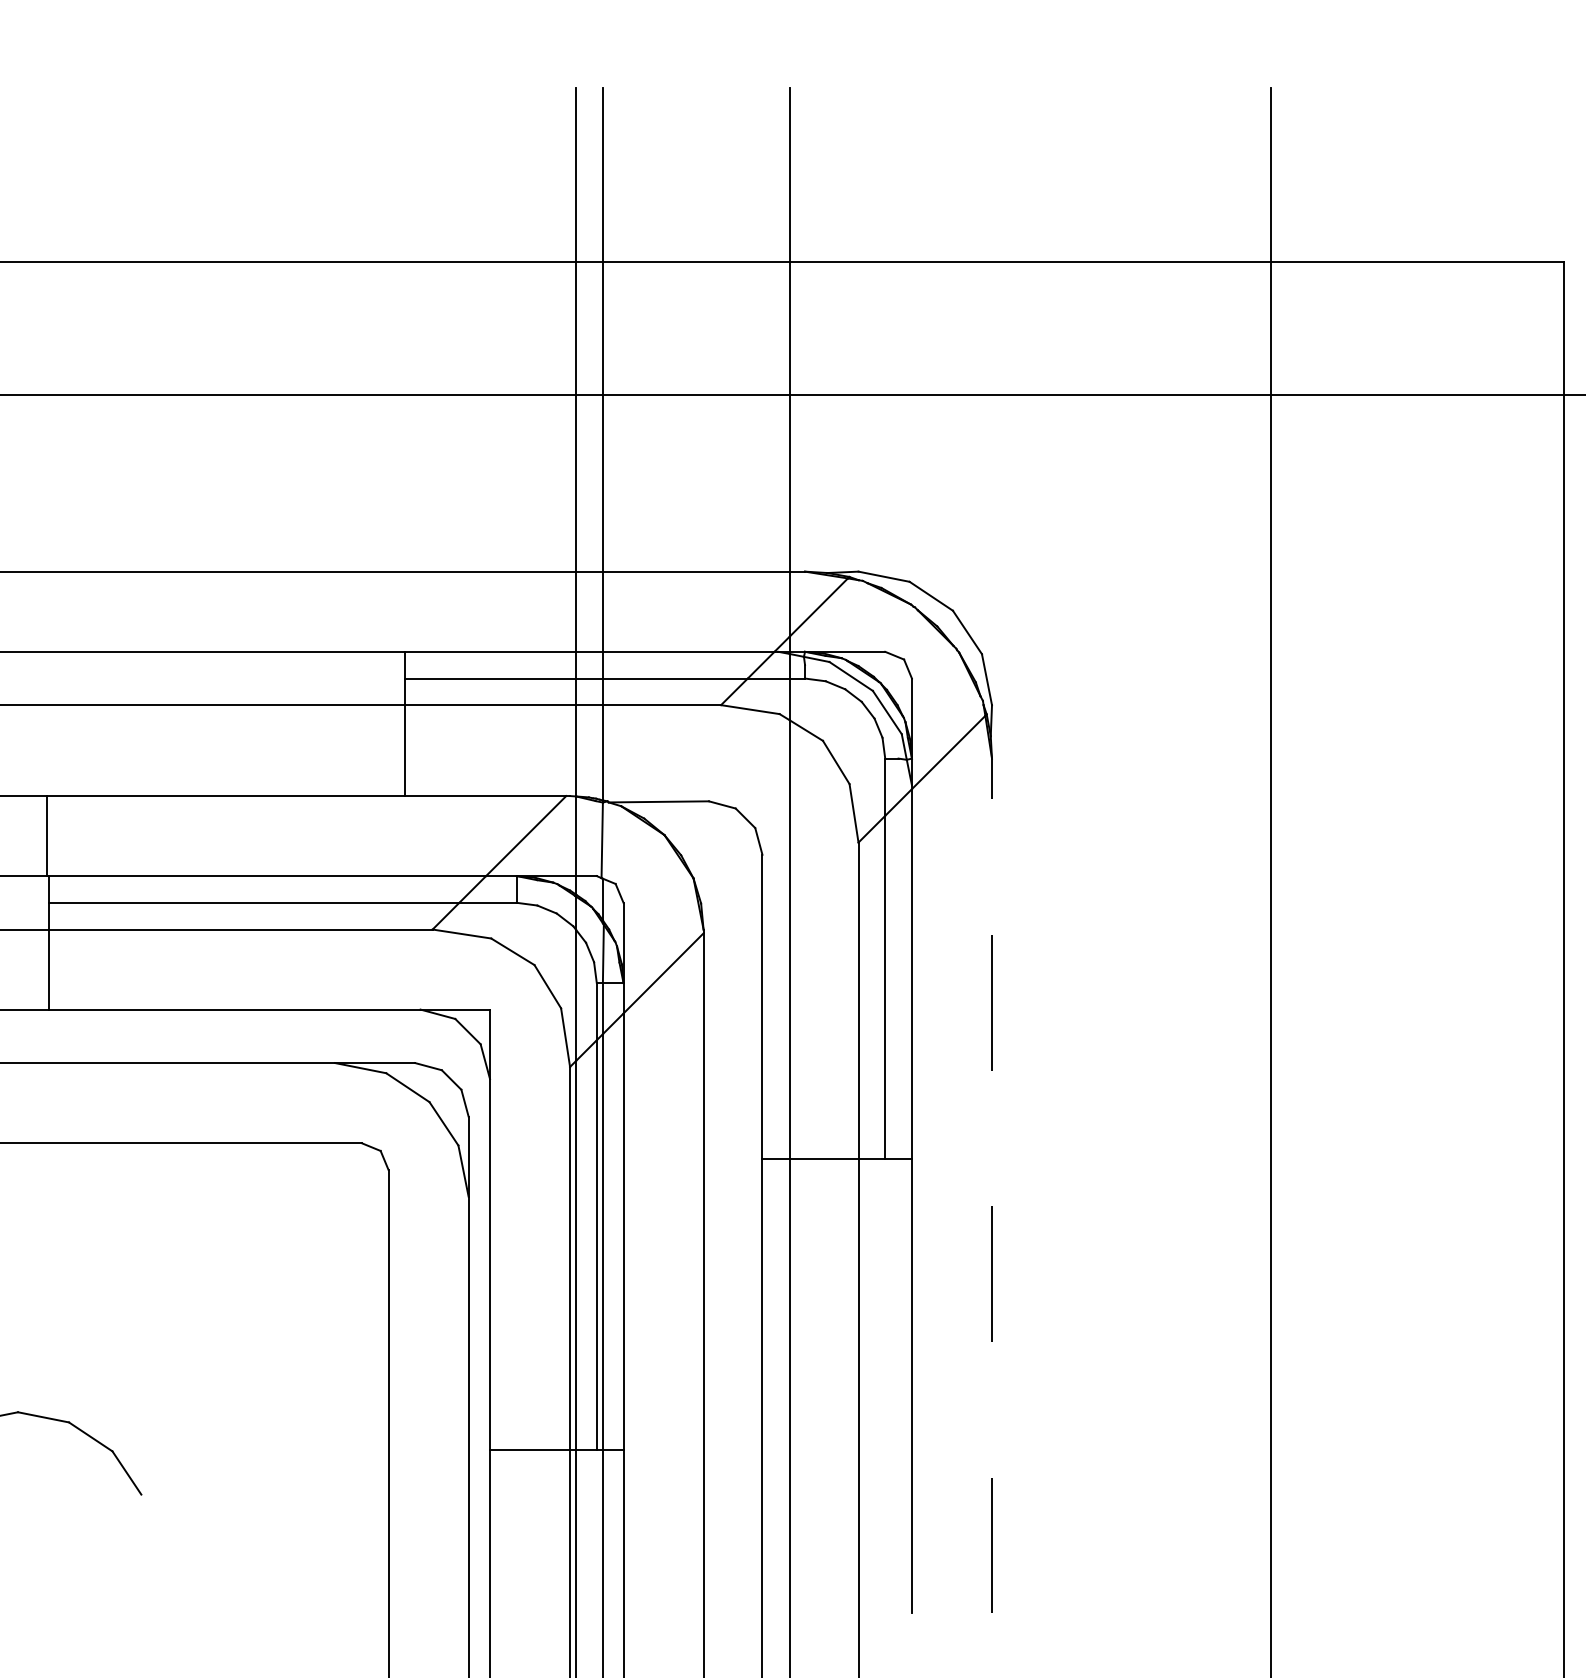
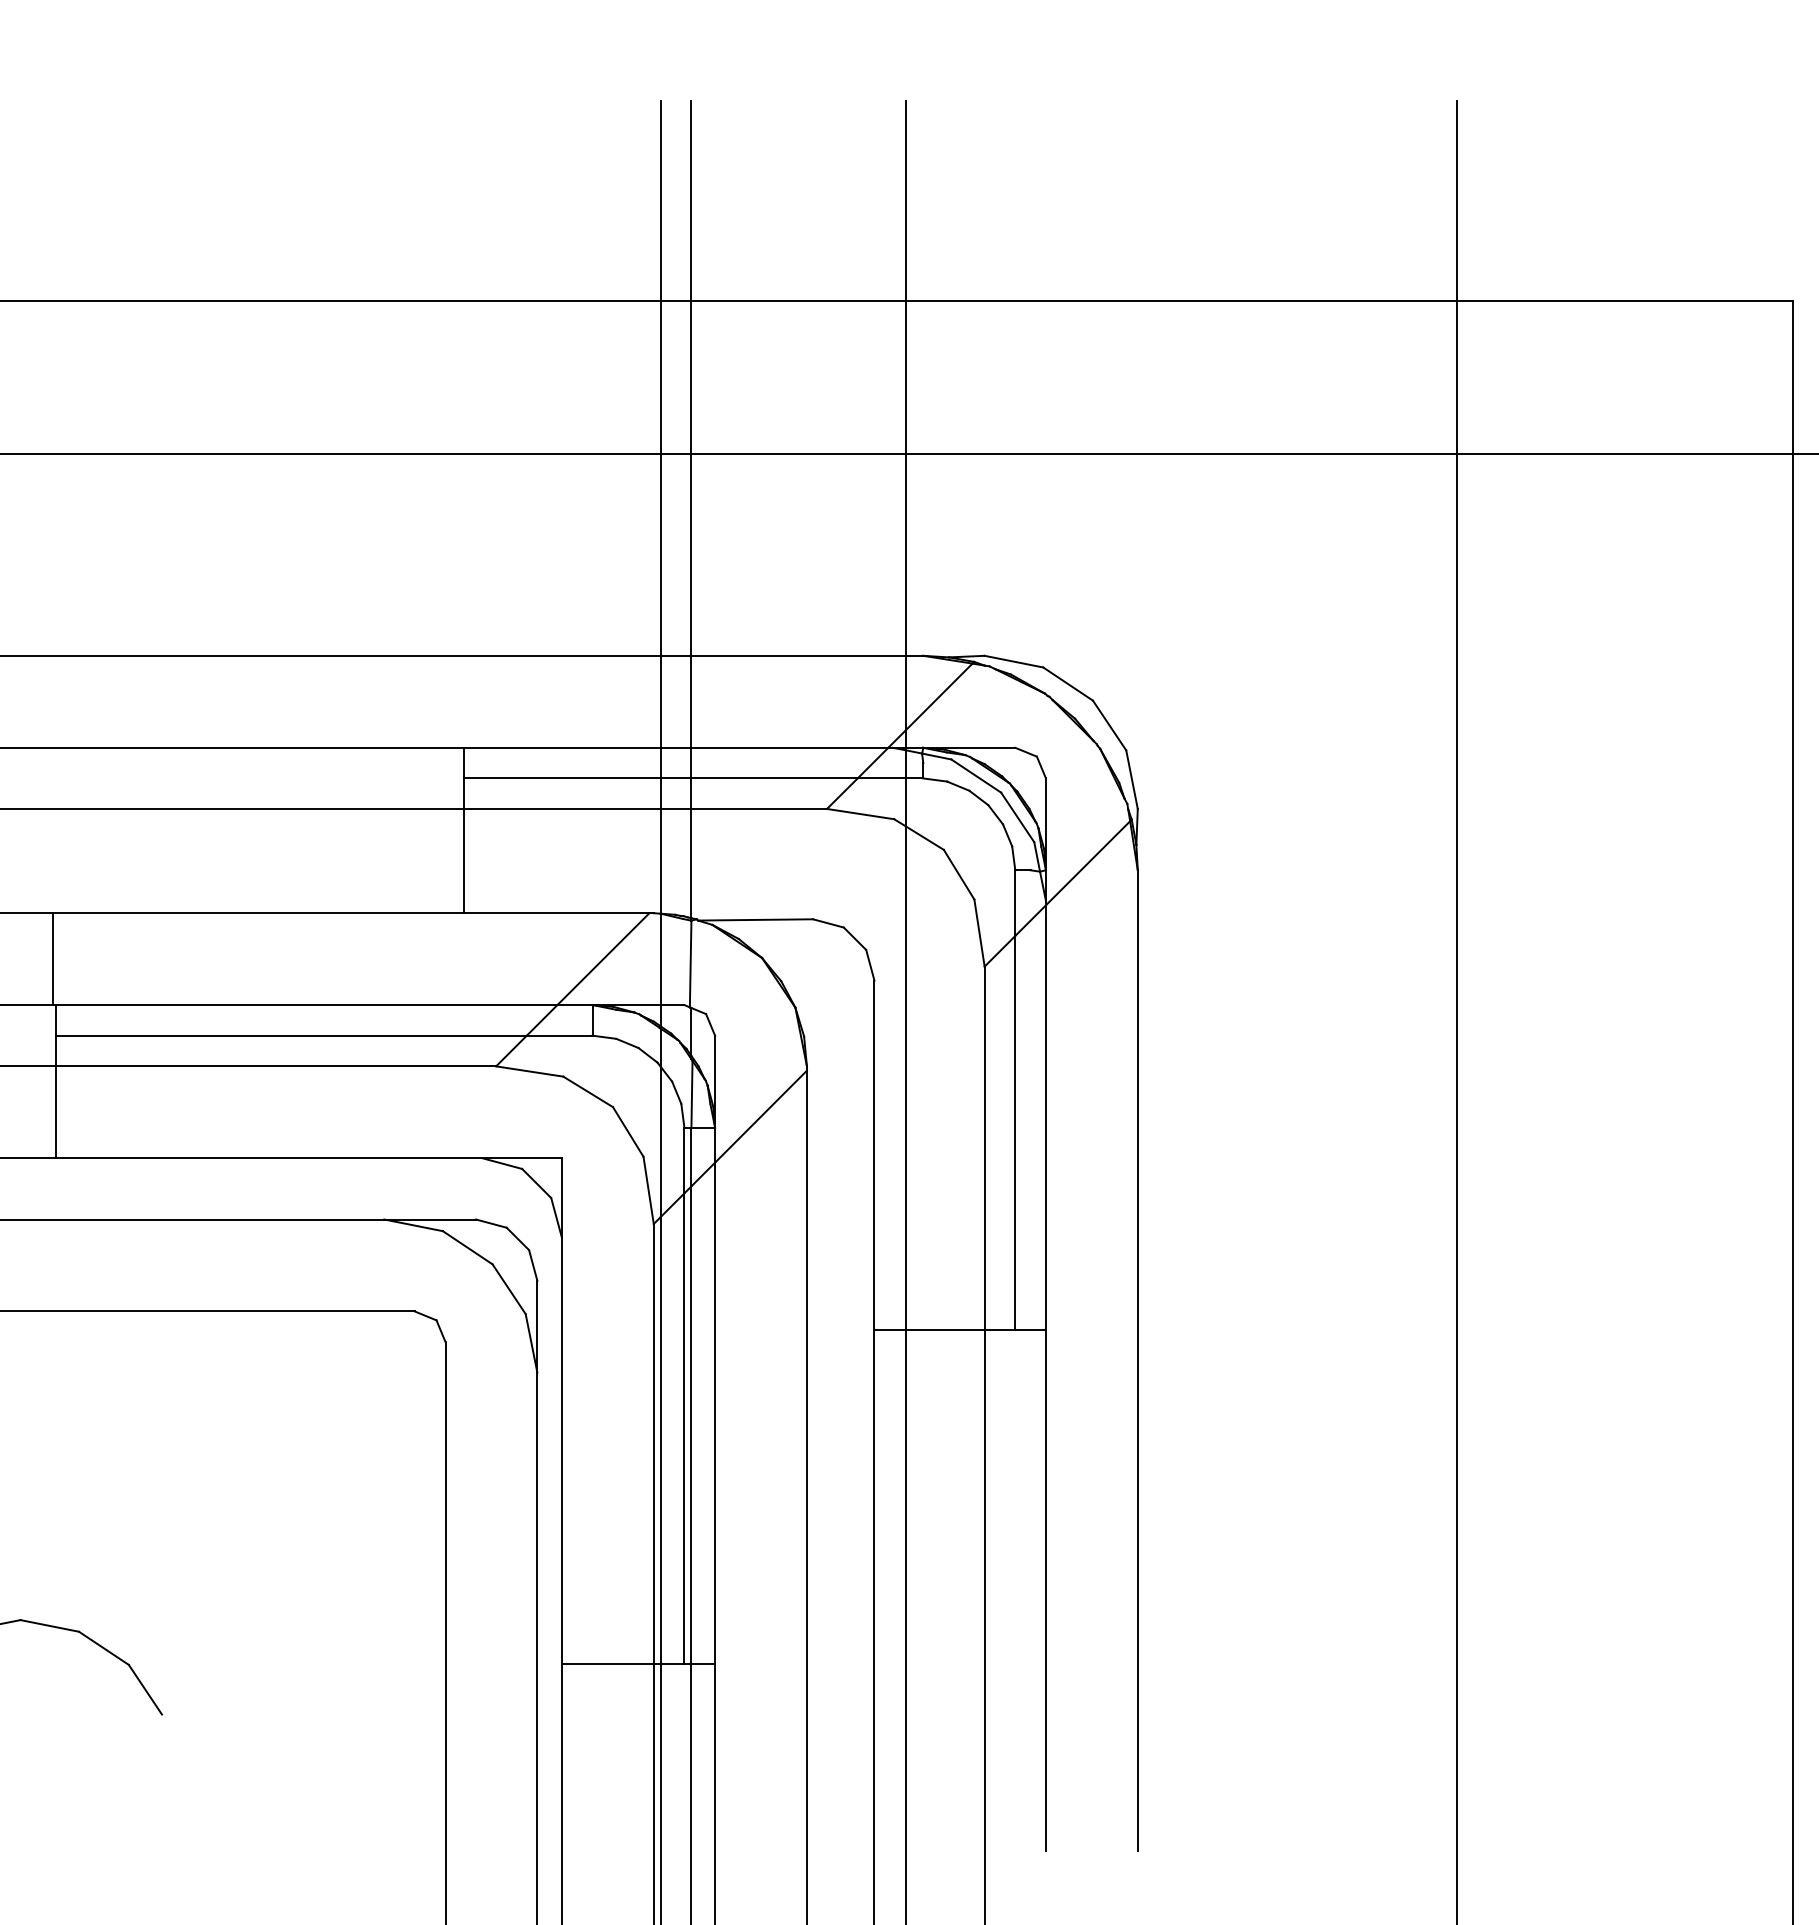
line: (992, 1185) -> (1138, 1359), dashed -> solid

